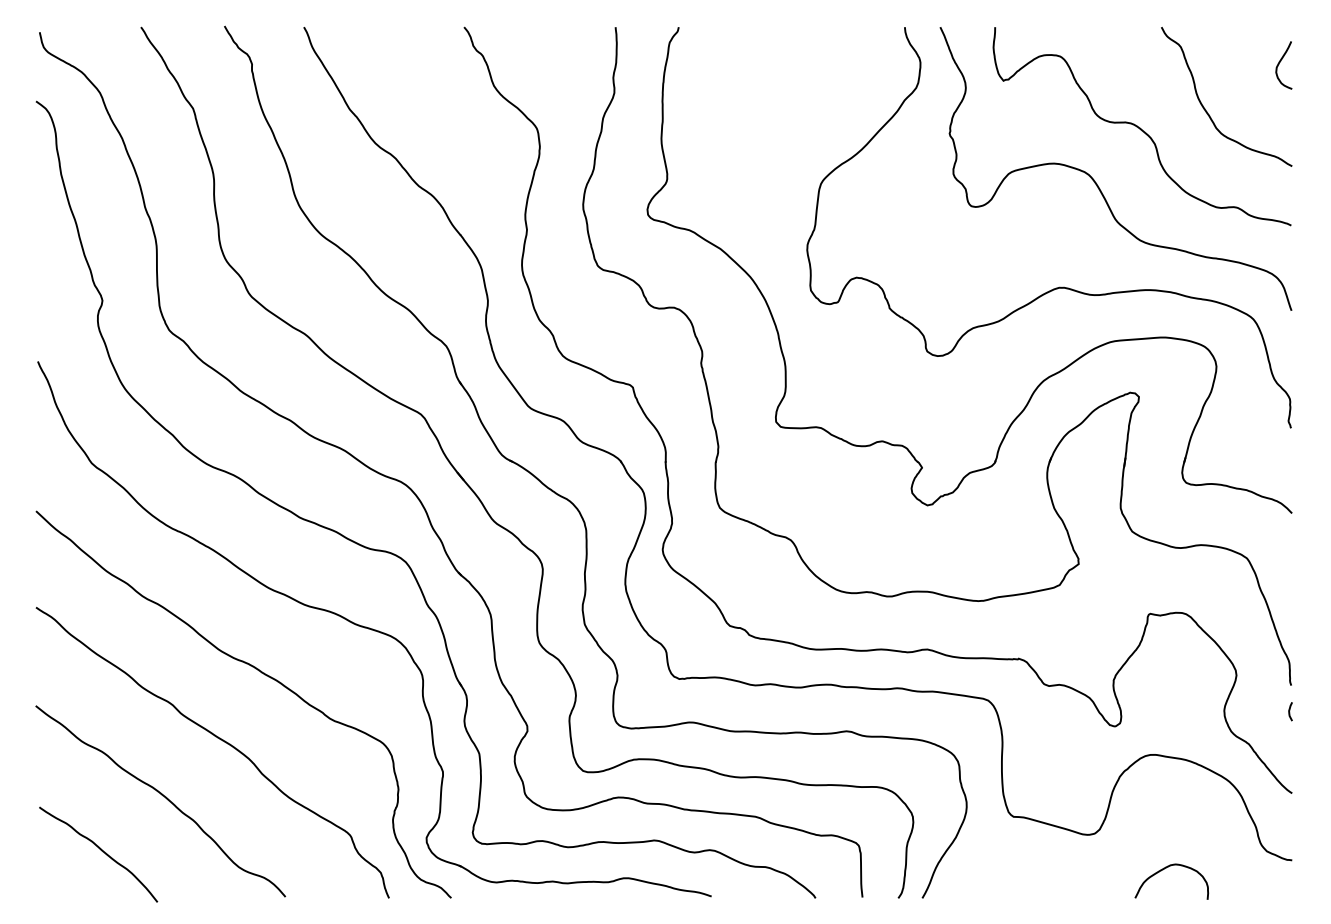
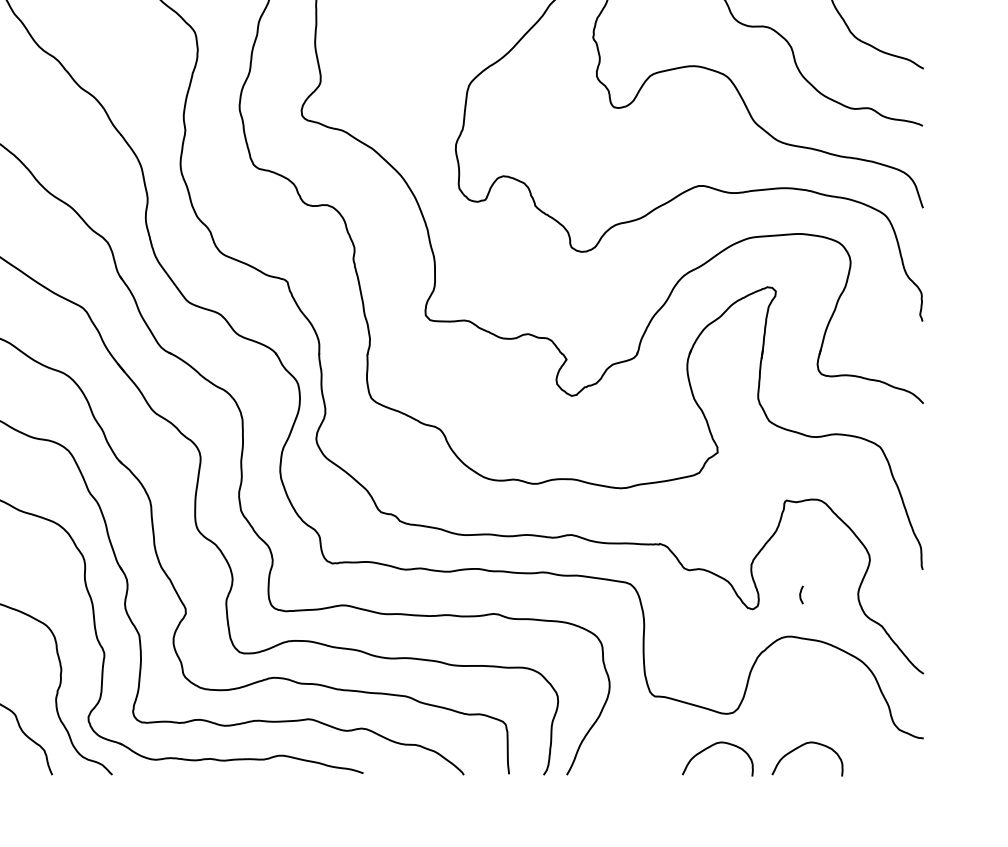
curve: (1290, 710) -> (801, 593), moved
curve: (1070, 870) -> (709, 748), added

